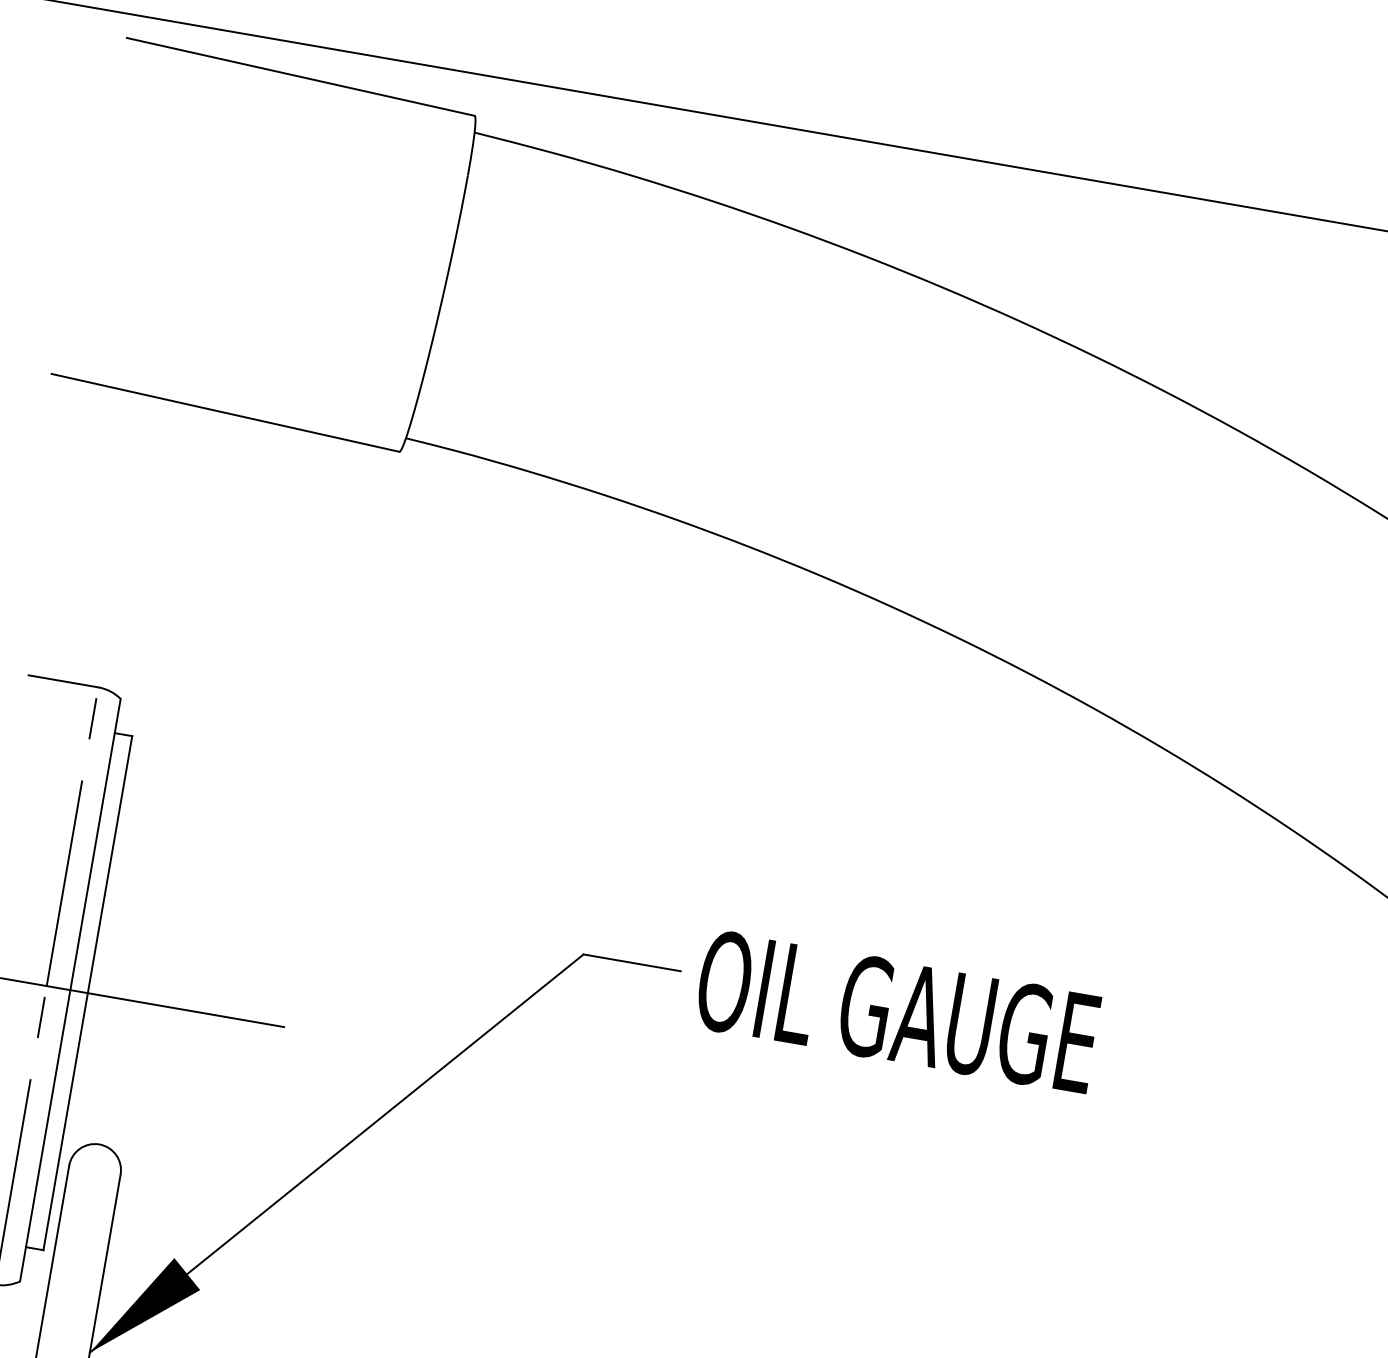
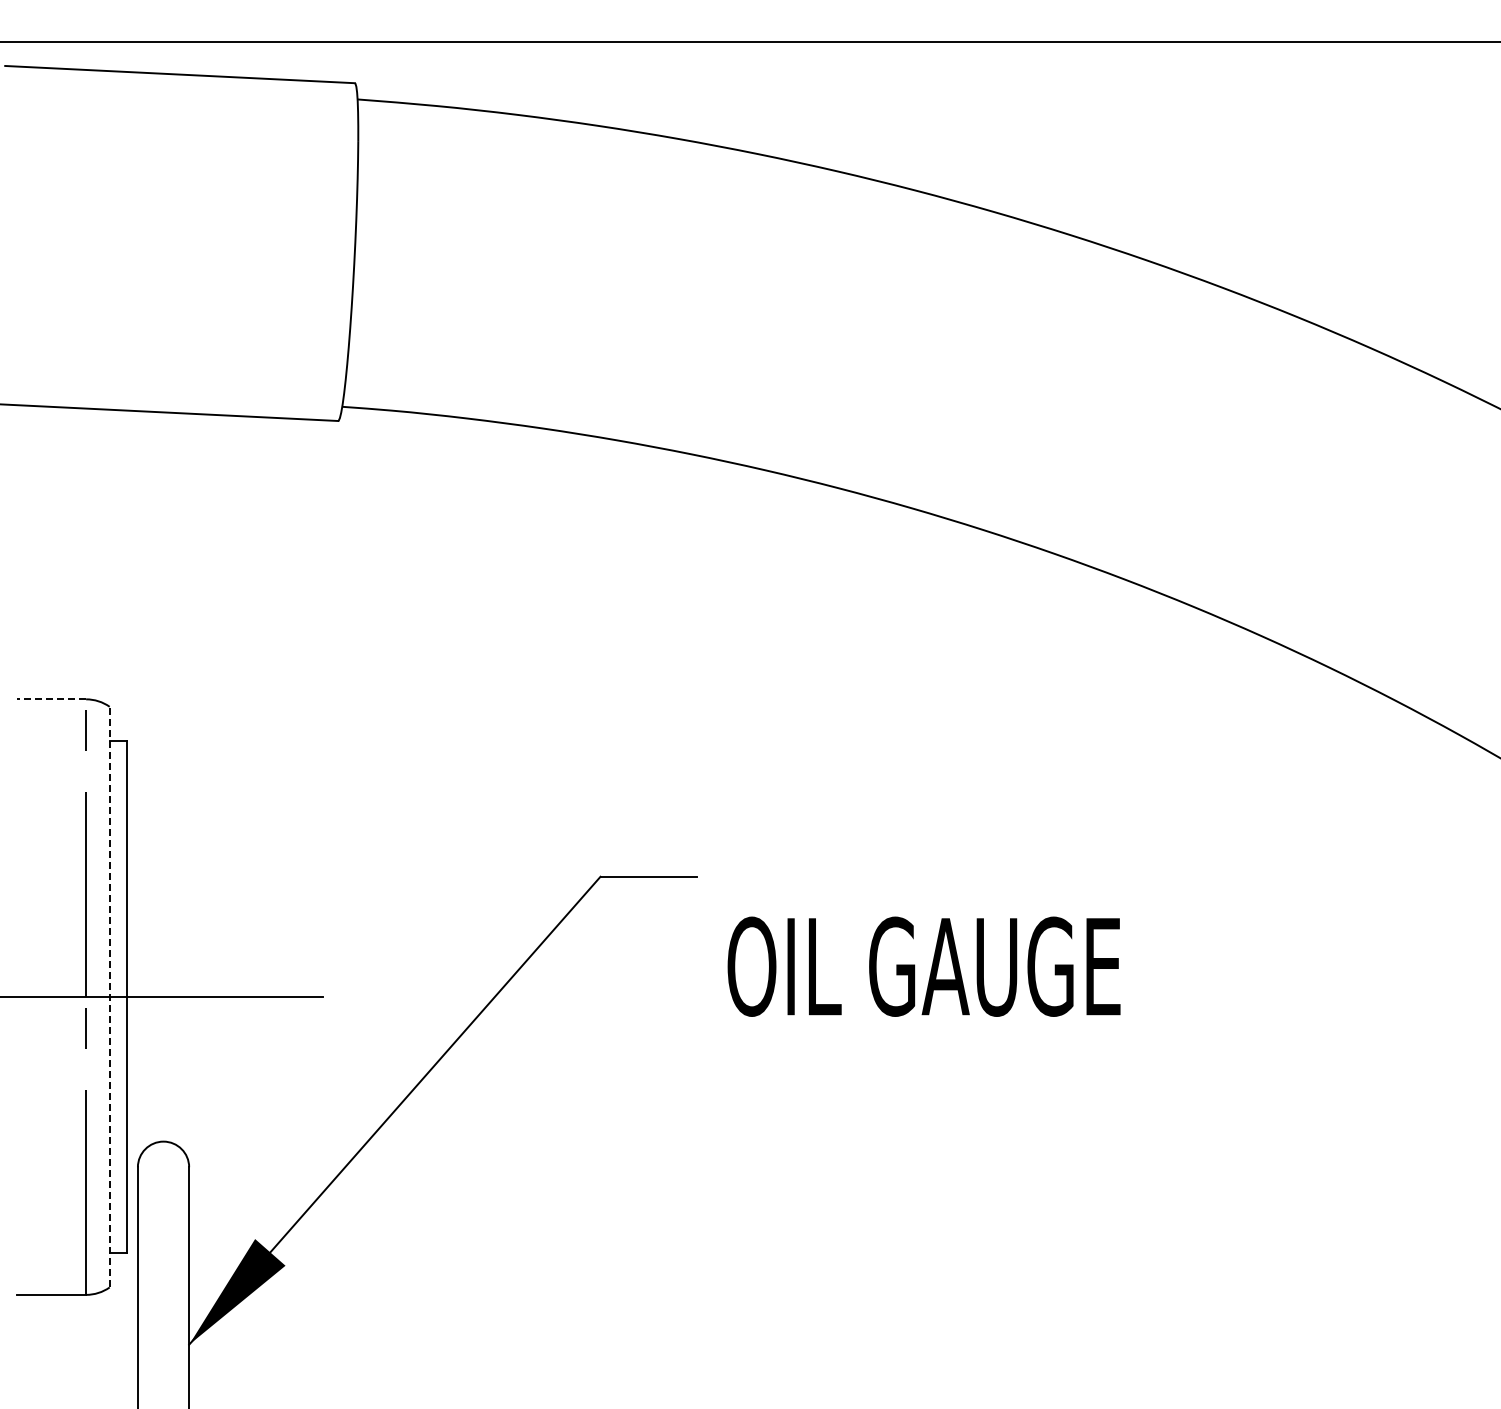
line: (63, 681) -> (51, 699), solid -> dashed
line: (70, 989) -> (109, 996), solid -> dashed
text: (897, 1011) -> (923, 966), moved

